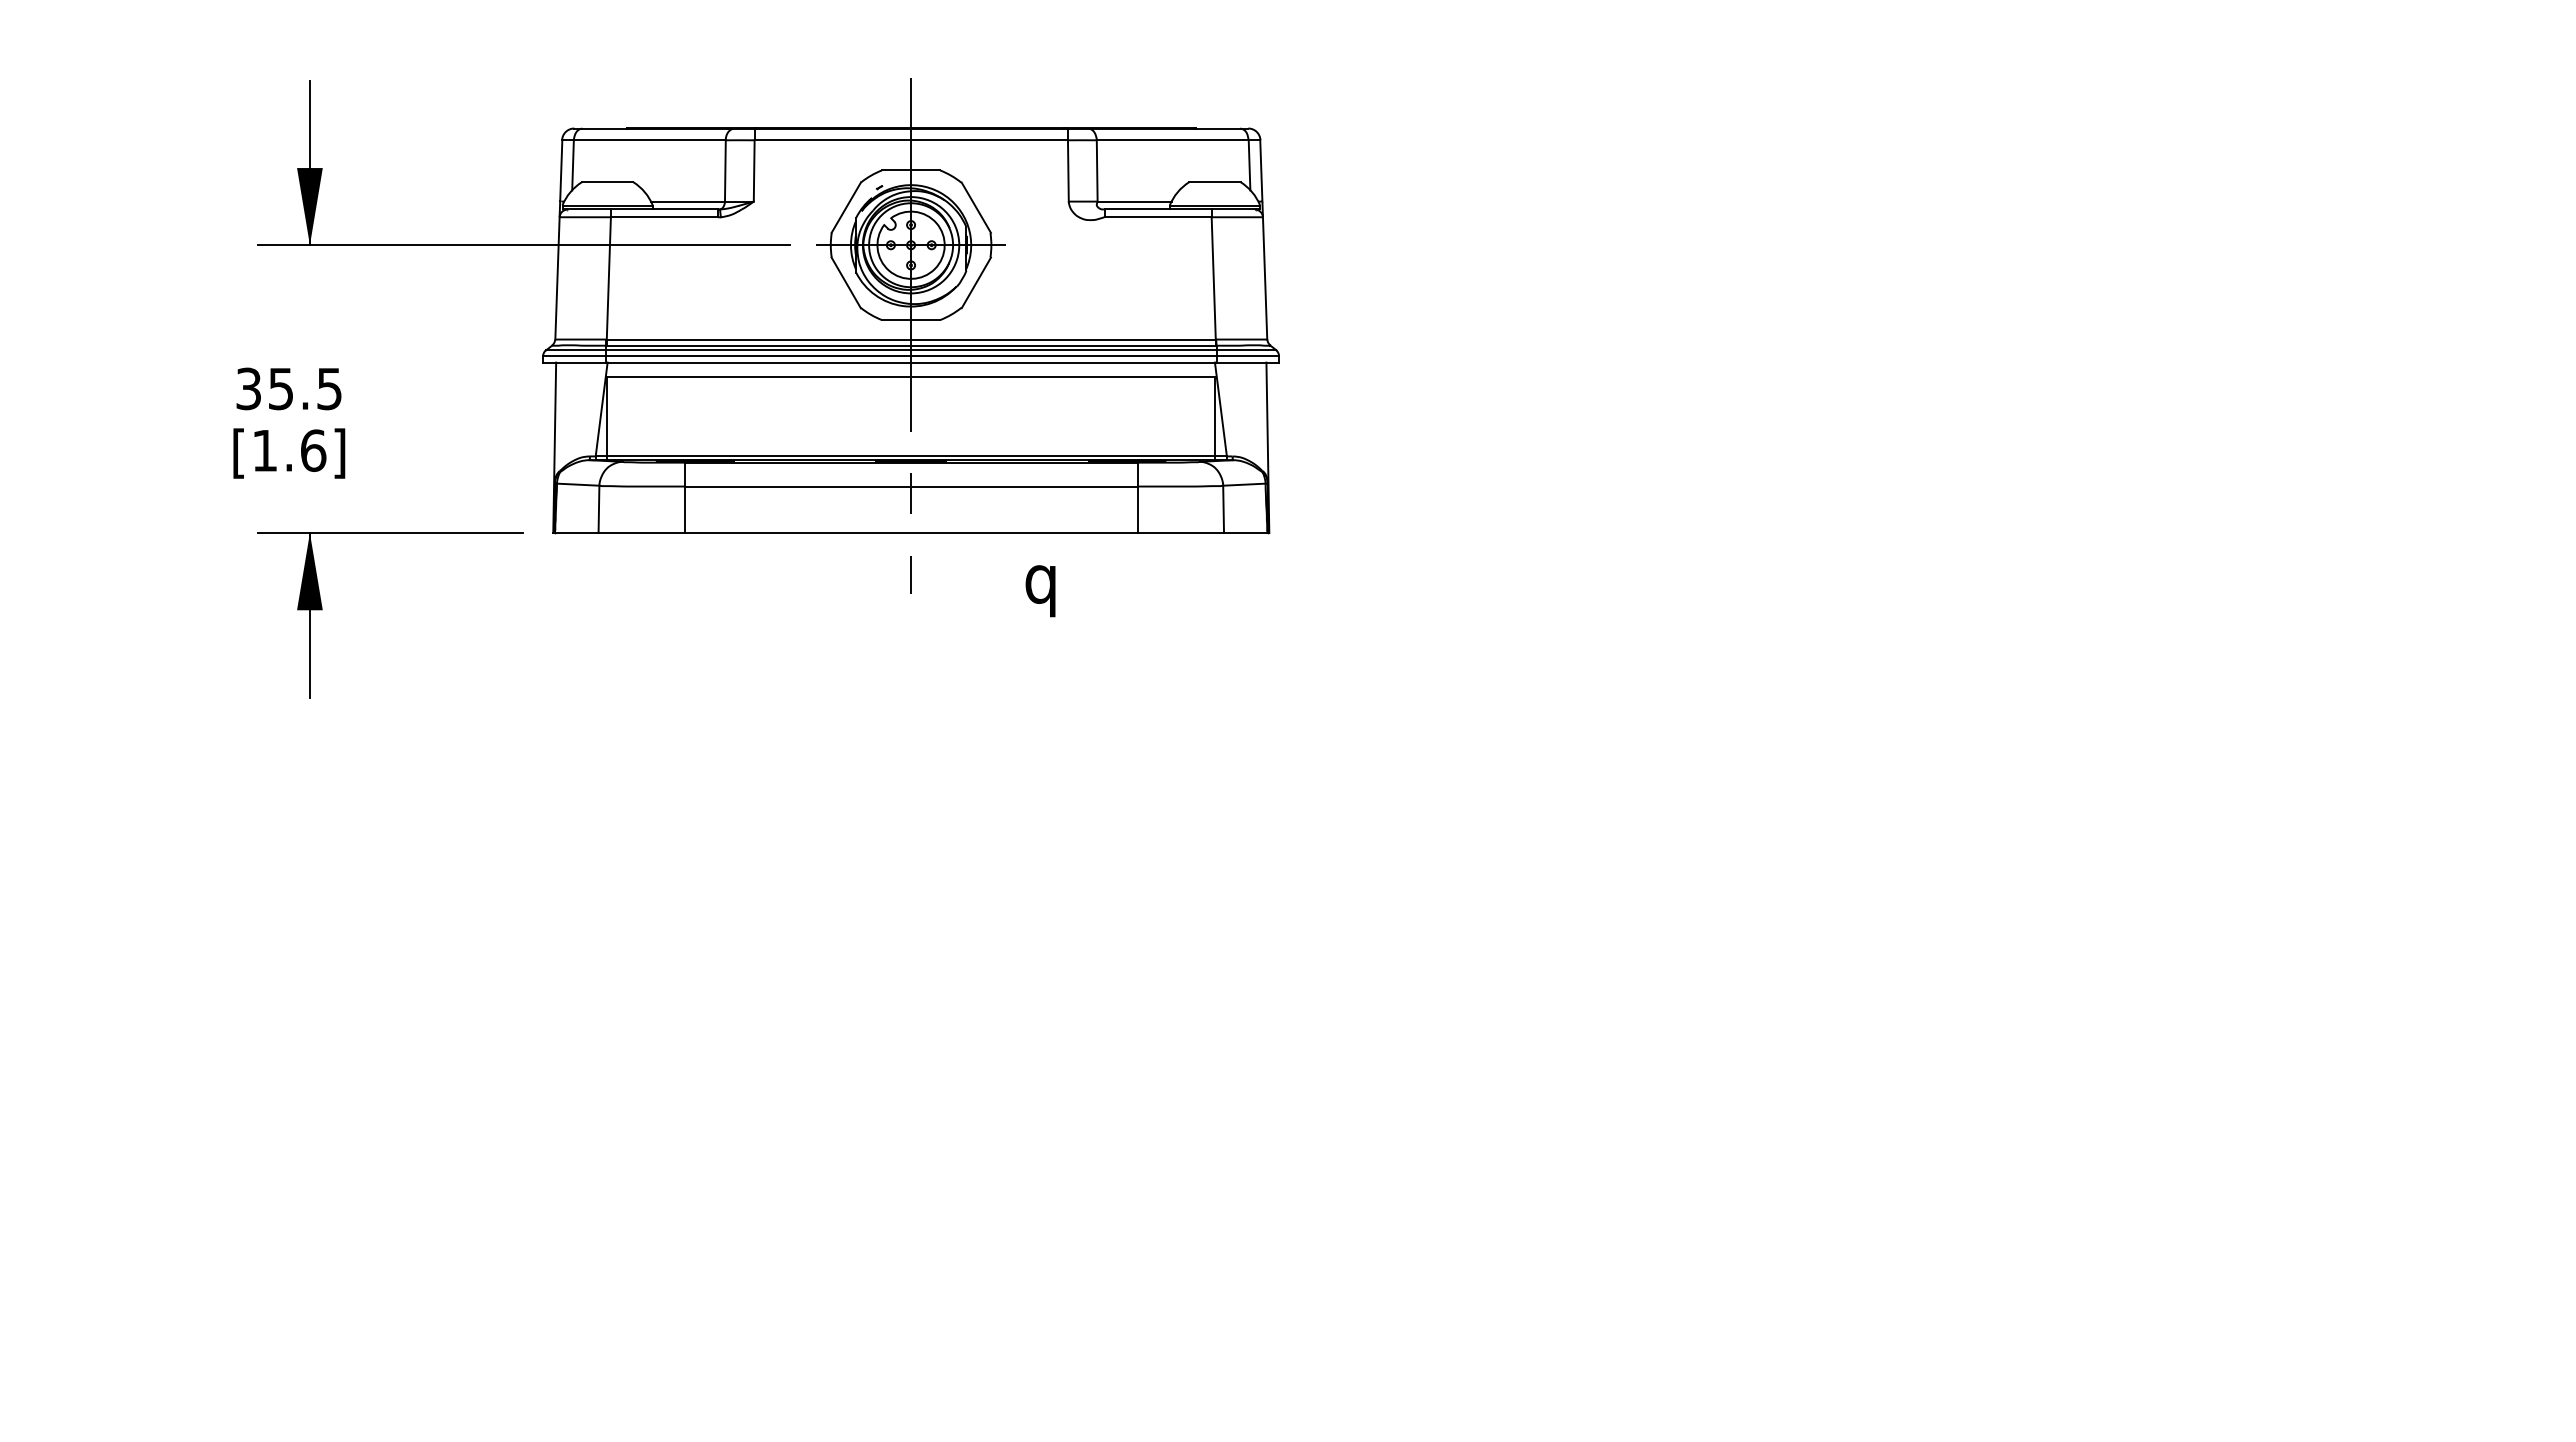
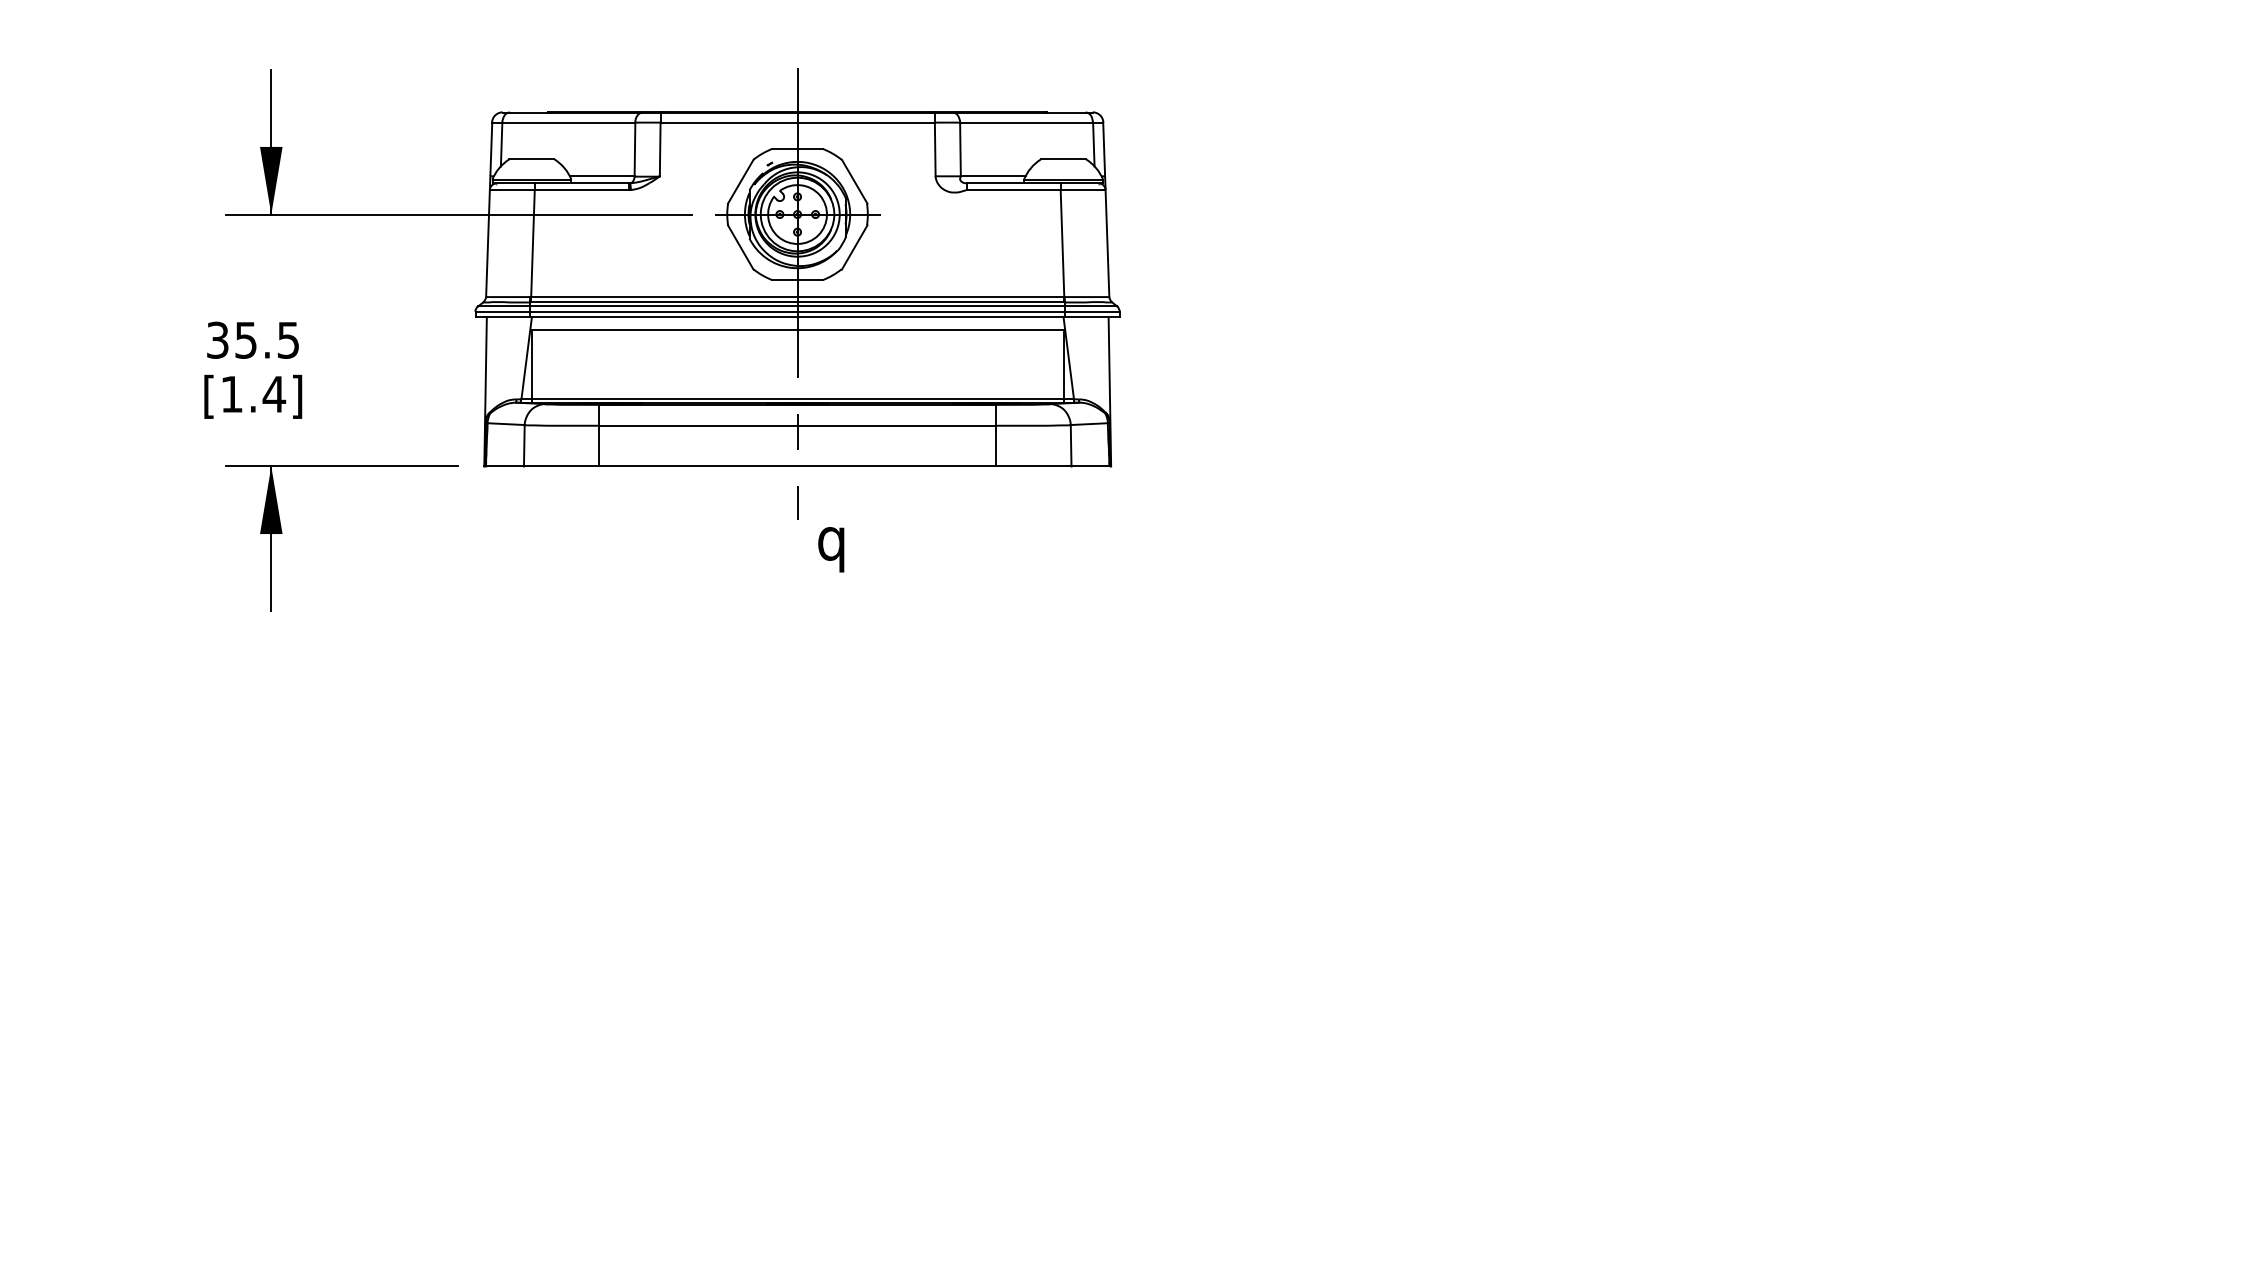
text: (312, 450) -> (273, 394), [1.6] -> [1.4]
text: (1040, 591) -> (831, 550), moved

